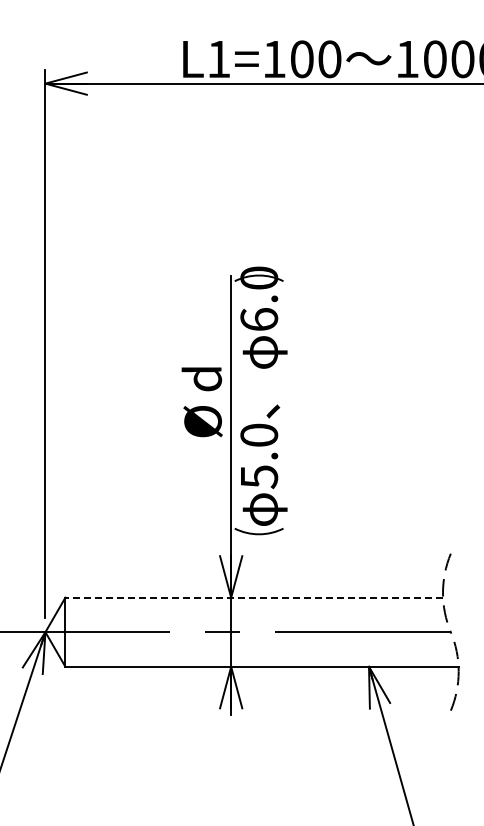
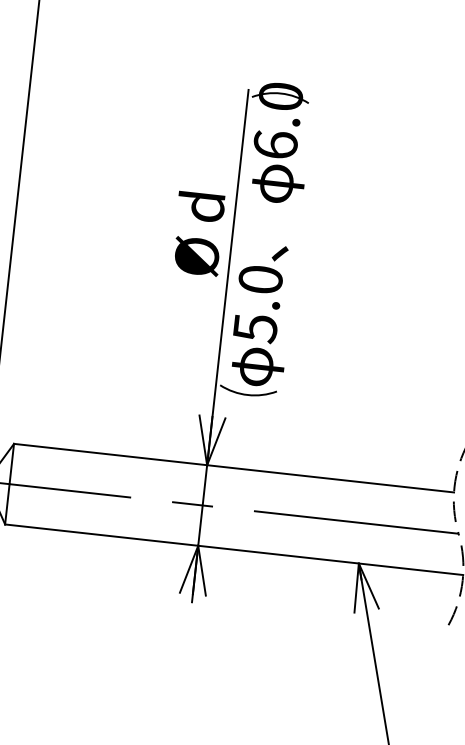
line: (254, 597) -> (234, 468), dashed -> solid

